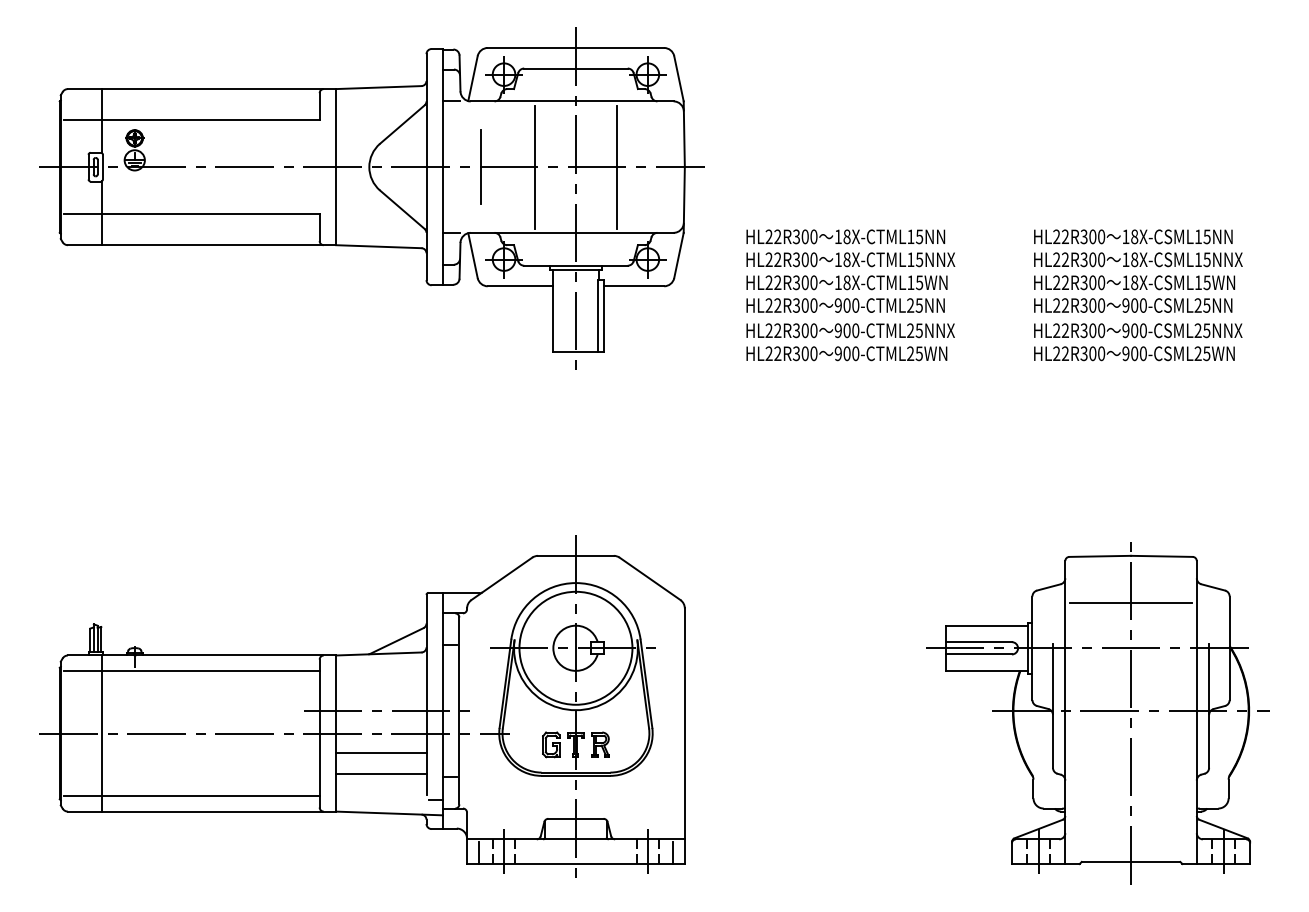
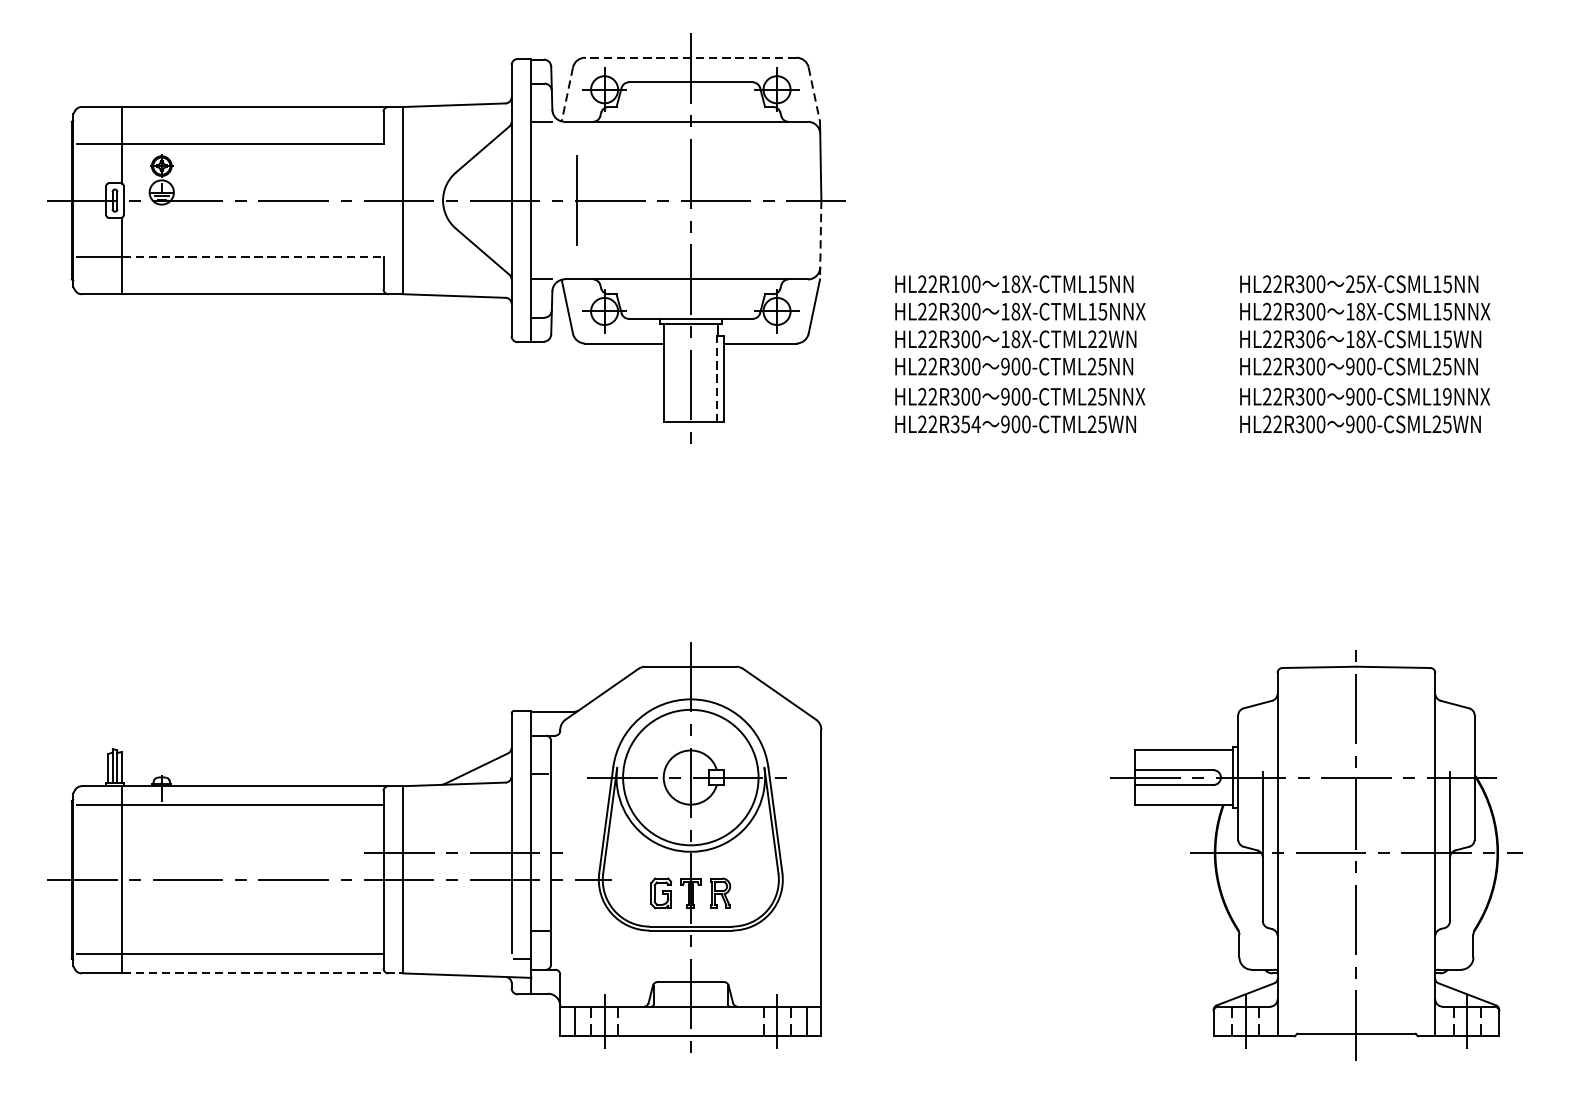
line: (575, 47) -> (690, 57), solid -> dashed
line: (473, 78) -> (567, 94), solid -> dashed
line: (679, 79) -> (814, 95), solid -> dashed
line: (534, 166) -> (641, 199), removed
line: (617, 166) -> (740, 199), removed
line: (684, 200) -> (820, 240), solid -> dashed
line: (210, 214) -> (252, 257), solid -> dashed
text: (795, 236) -> (954, 283), HL22R300 -> HL22R100
text: (1130, 236) -> (1355, 283), 18X-CSML15NN -> 25X-CSML15NN
text: (915, 282) -> (1097, 338), 18X-CTML15WN -> 18X-CTML22WN
text: (1101, 282) -> (1320, 338), HL22R300 -> HL22R306
line: (597, 316) -> (716, 379), solid -> dashed
text: (1202, 330) -> (1442, 396), 900-CSML25NNX -> 900-CSML19NNX
text: (809, 353) -> (970, 424), HL22R300 -> HL22R354
line: (1130, 603) -> (1355, 723), removed
line: (381, 752) -> (457, 902), removed
line: (381, 773) -> (457, 927), removed
line: (219, 811) -> (263, 973), solid -> dashed

